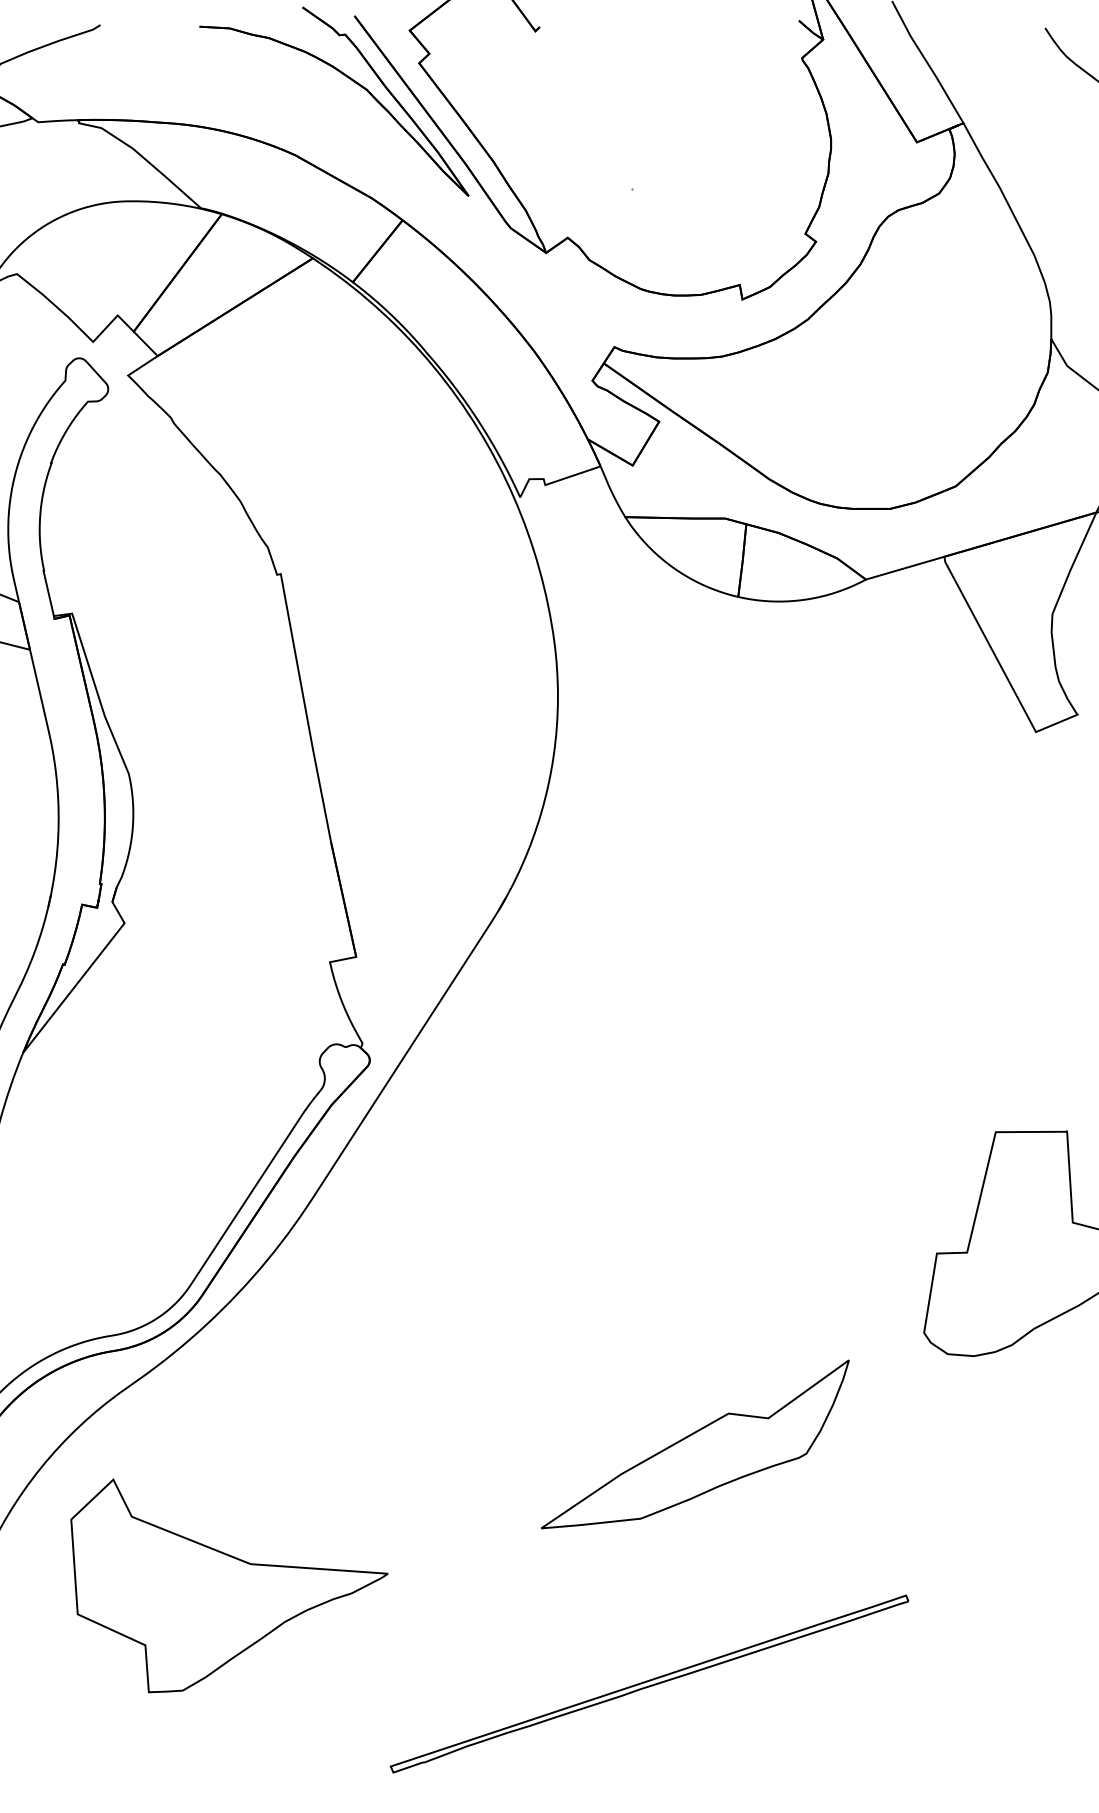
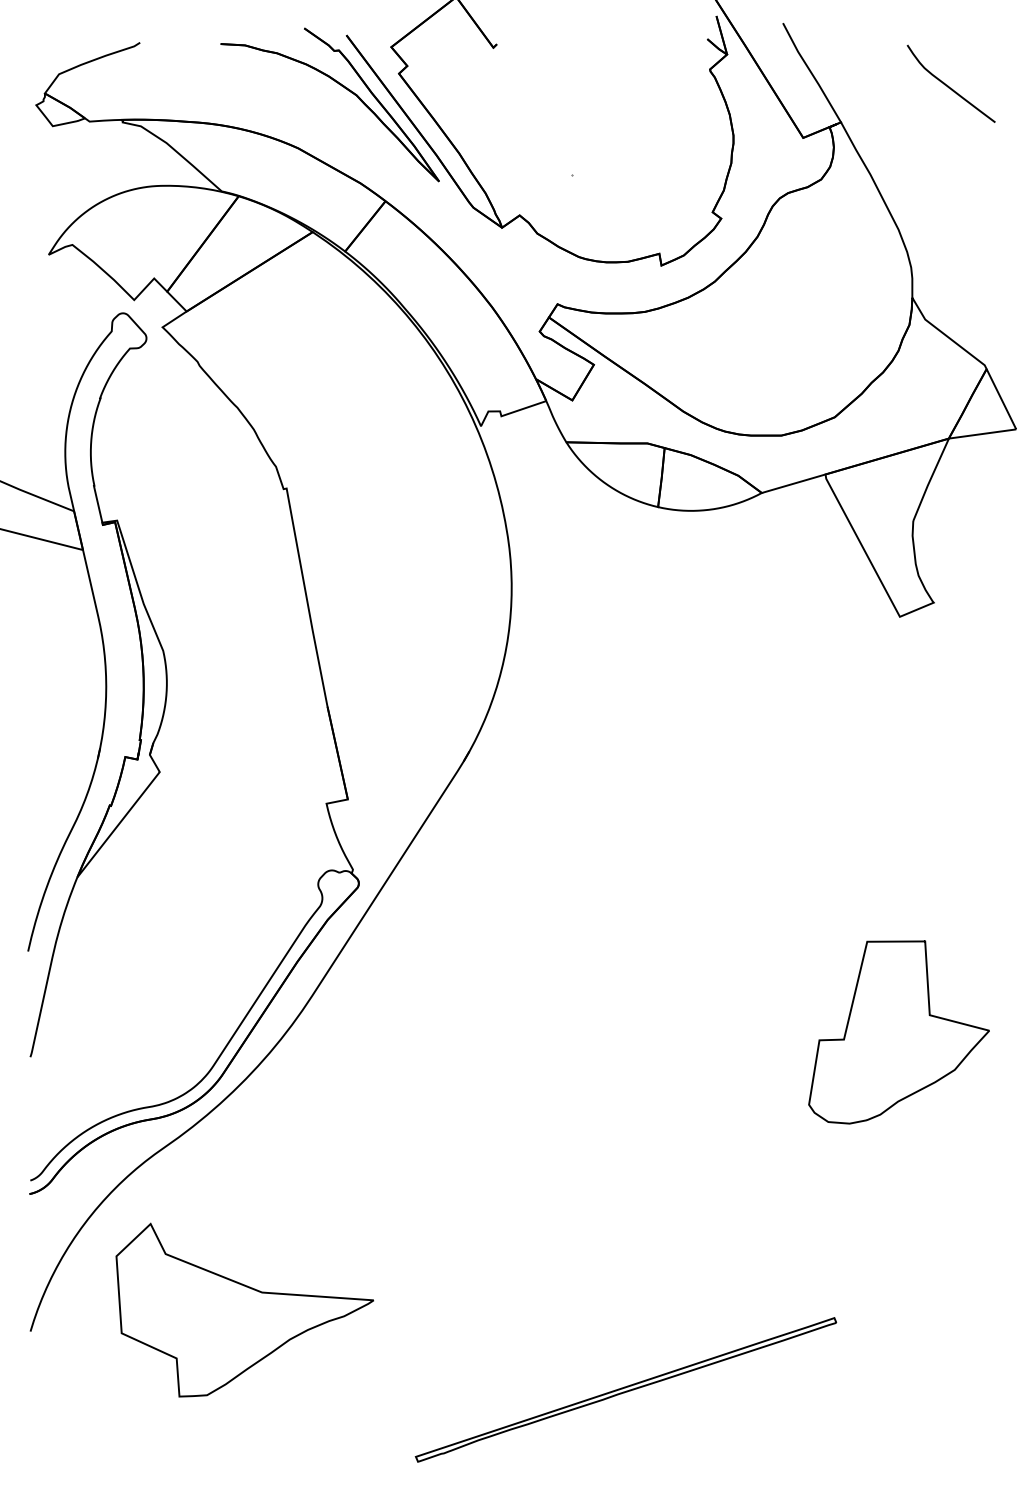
part: (694, 1444) -> (622, 1195), removed
part: (648, 1683) -> (625, 1389), moved

